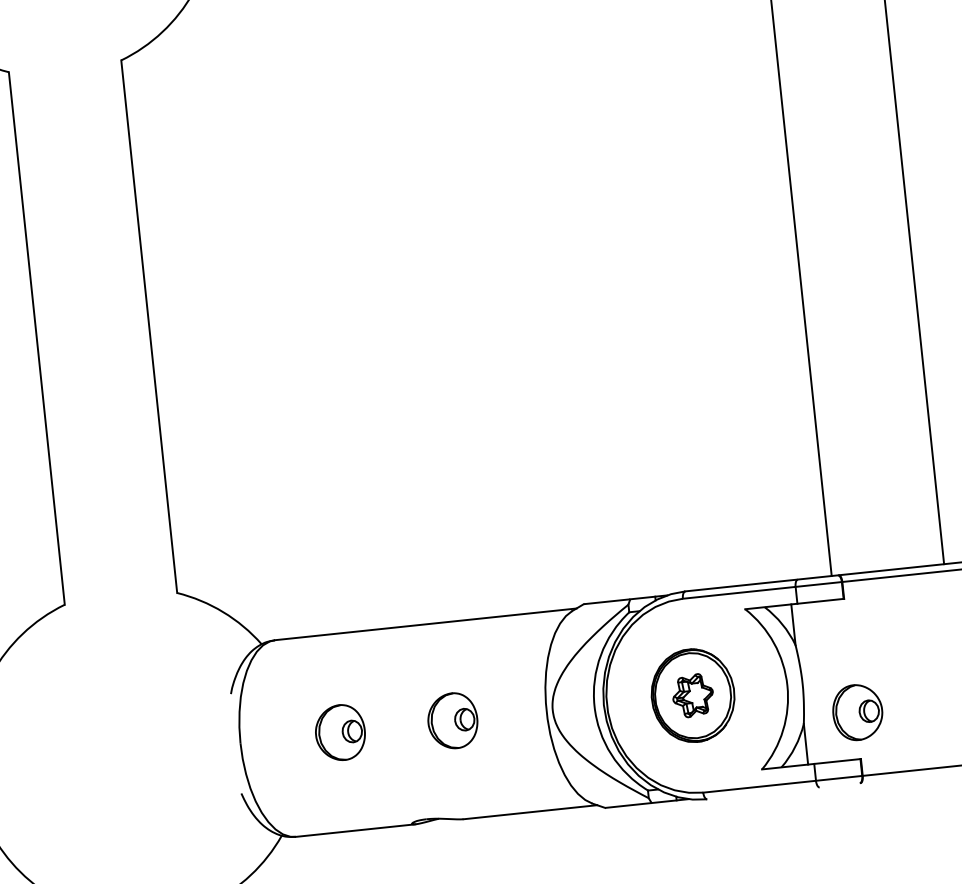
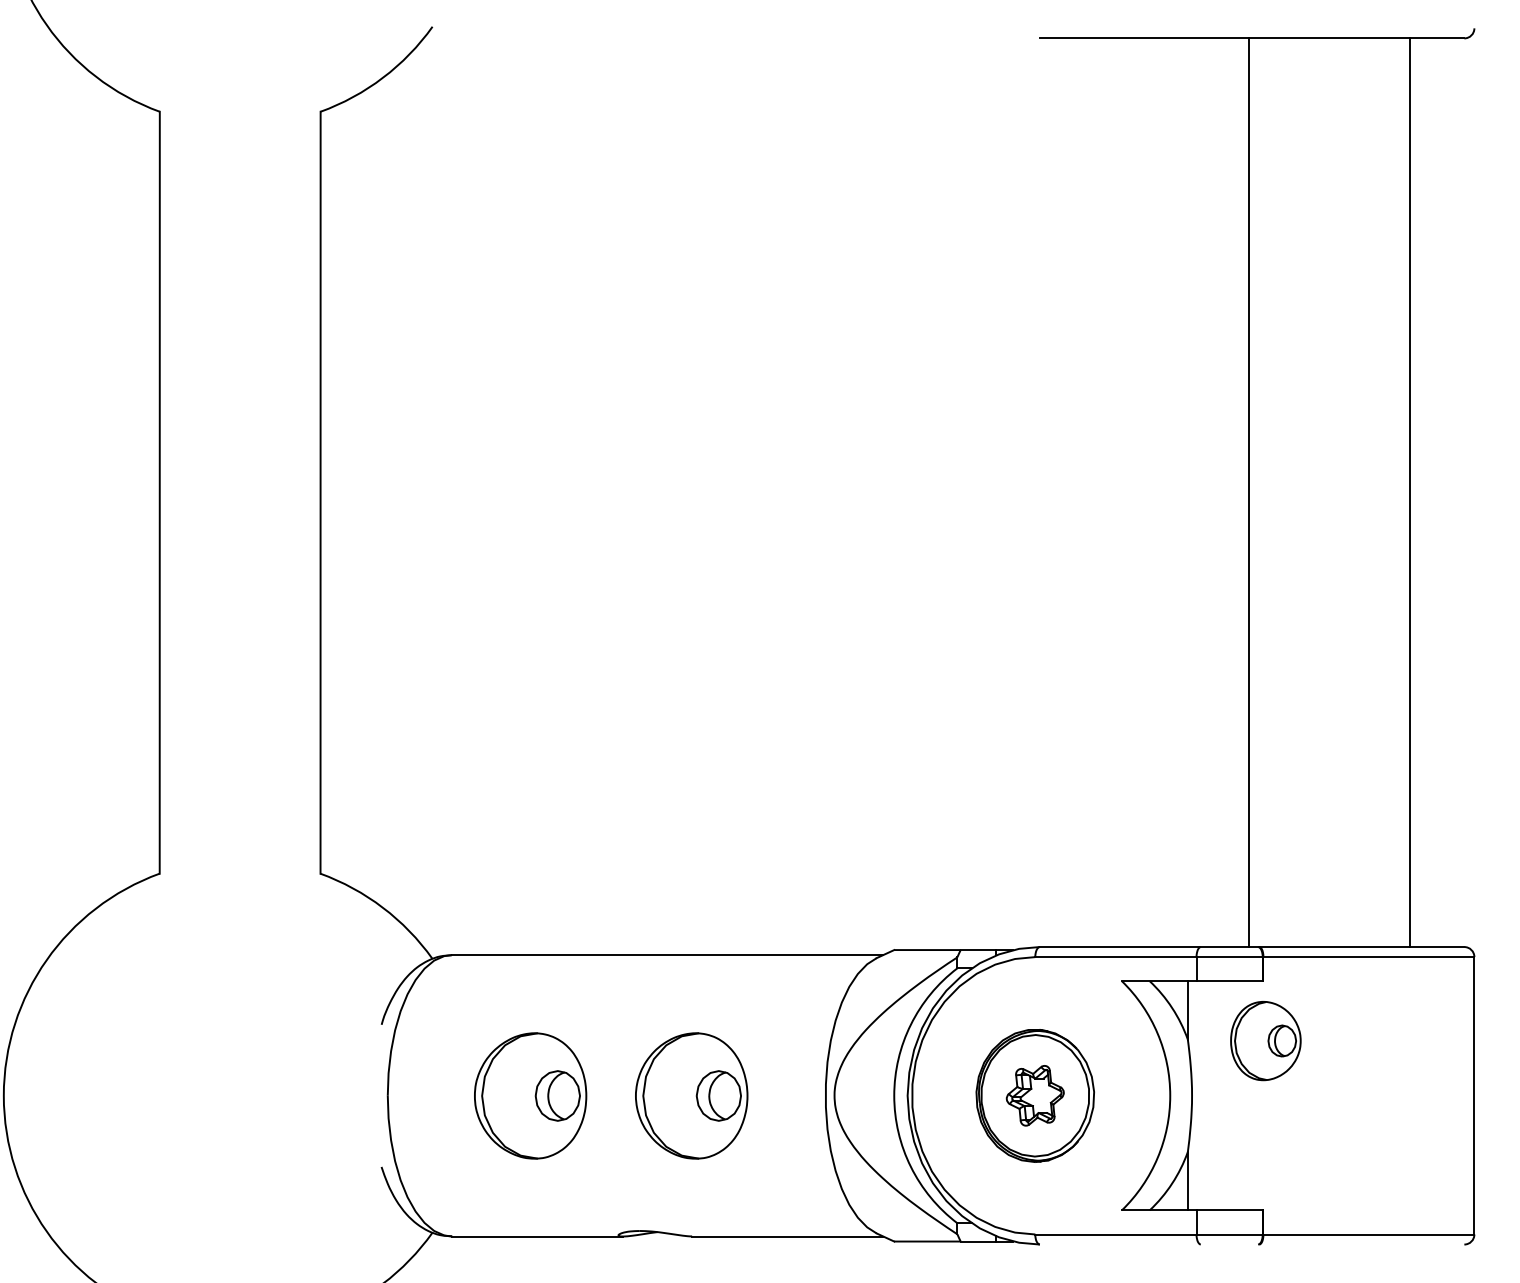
part: (857, 712) -> (1265, 1041), moved
part: (452, 720) -> (691, 1095), size x1.6
part: (340, 732) -> (530, 1095), size x1.6

